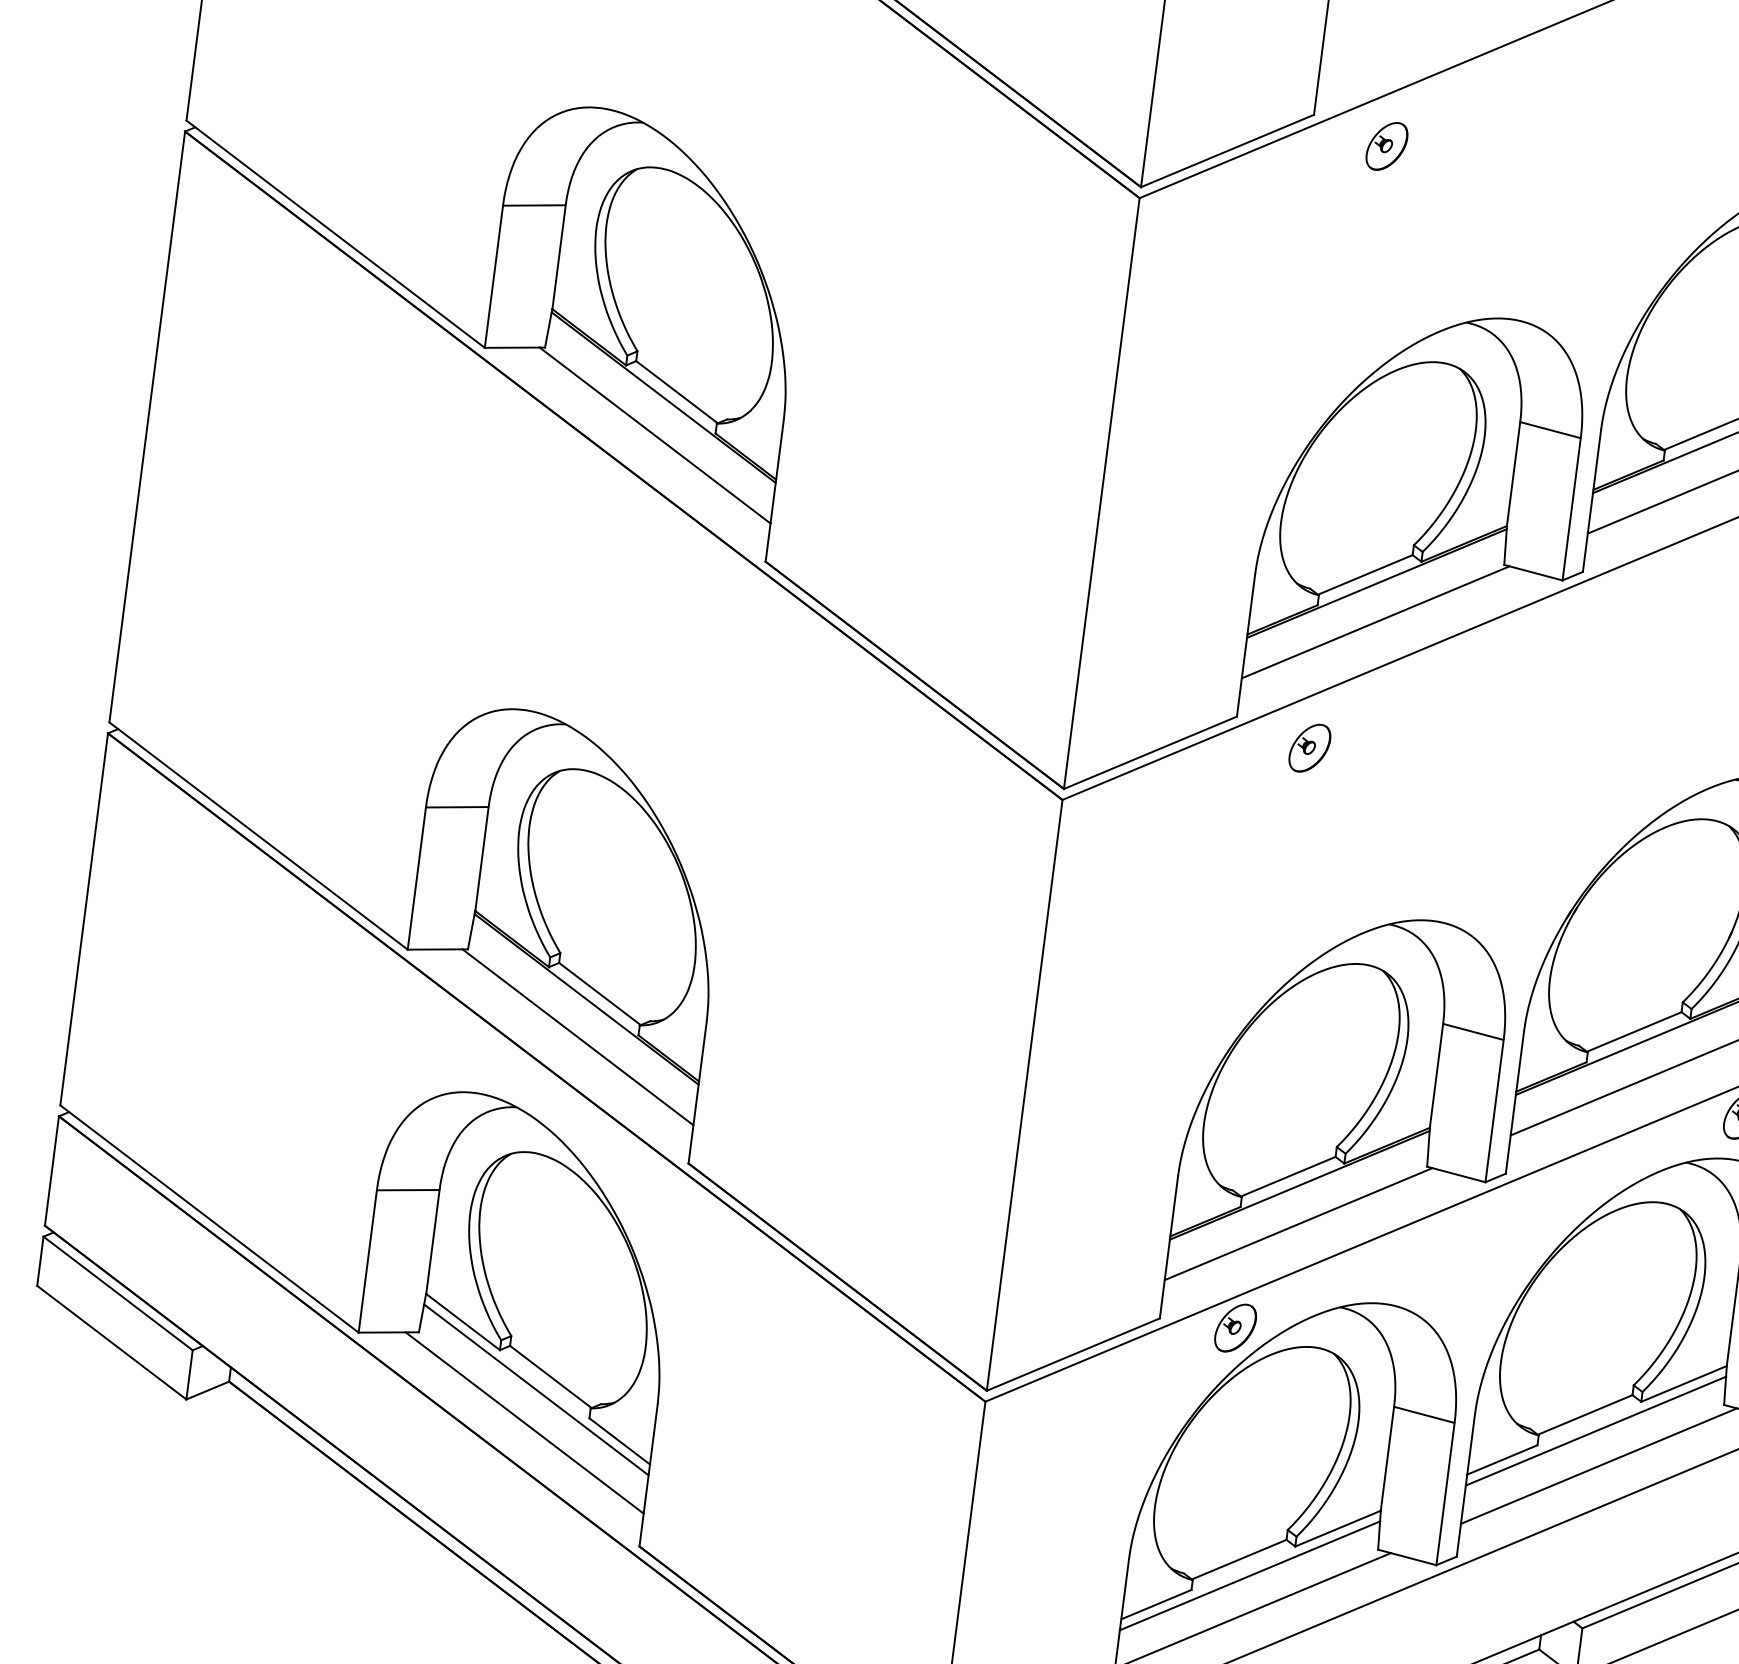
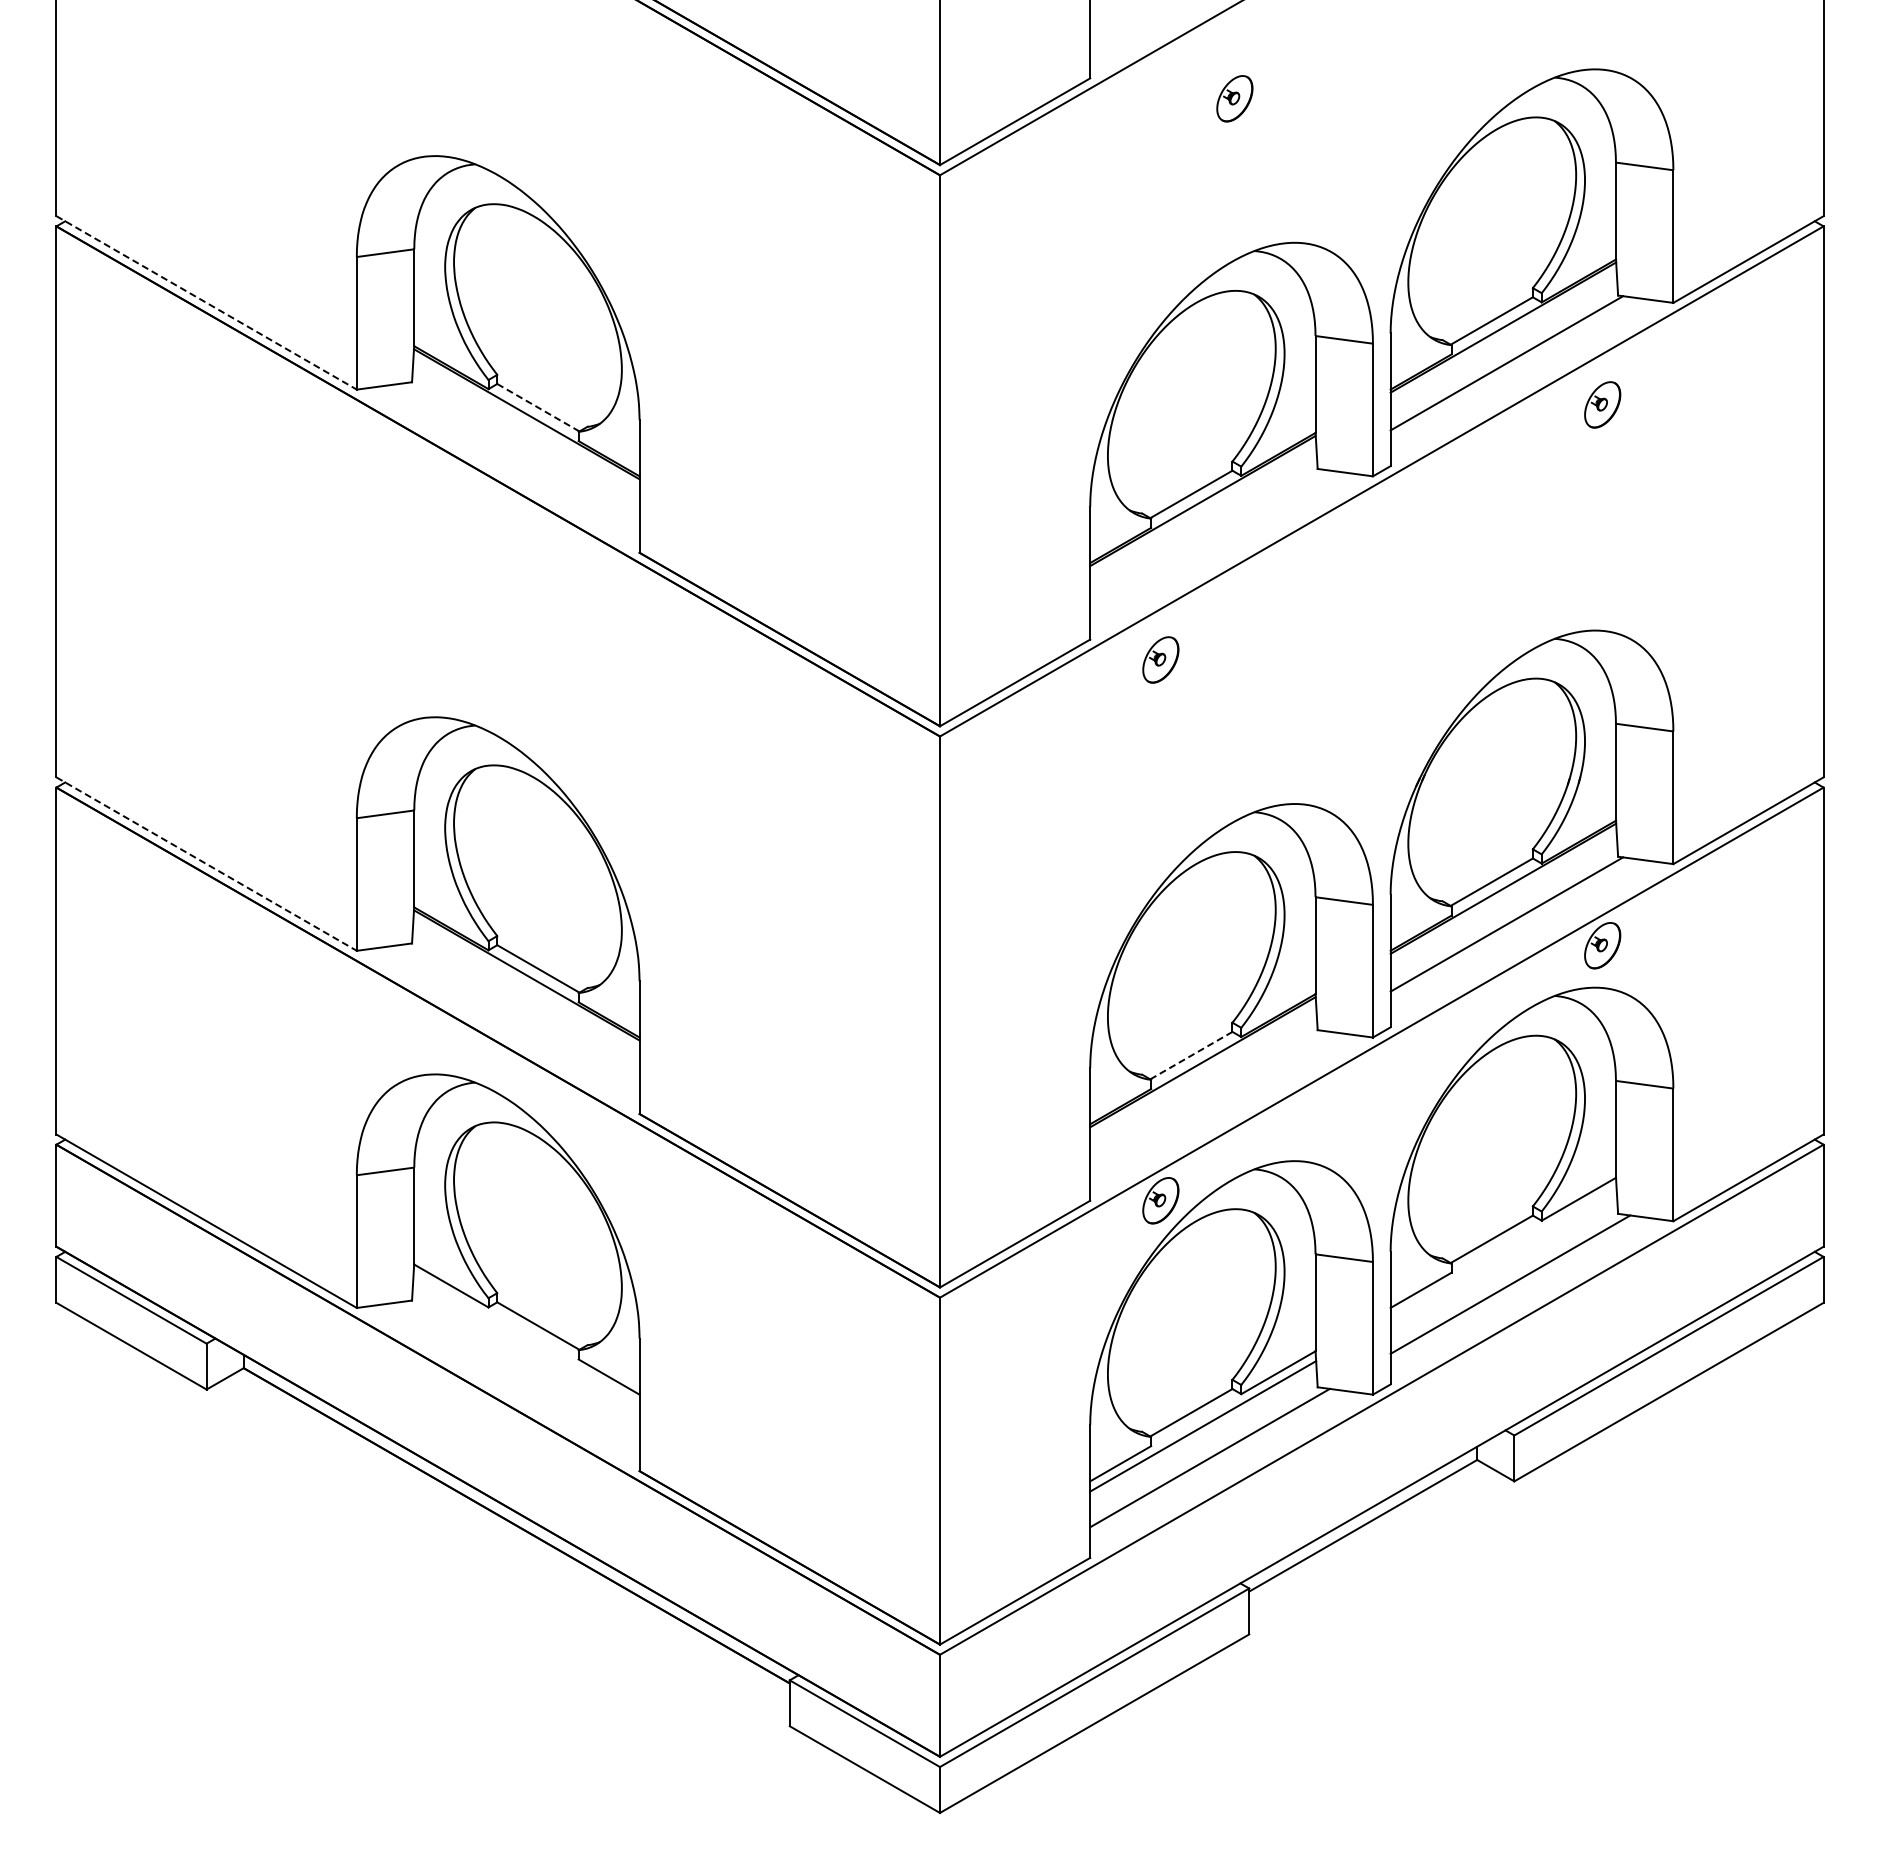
part: (1386, 146) -> (1234, 98), moved
line: (336, 234) -> (207, 303), solid -> dashed
line: (677, 391) -> (538, 407), solid -> dashed
line: (655, 434) -> (523, 449), removed
line: (1375, 622) -> (1206, 536), removed
line: (259, 836) -> (207, 864), solid -> dashed
line: (578, 1037) -> (523, 1011), removed
line: (1288, 1176) -> (1191, 1055), solid -> dashed
line: (1298, 1223) -> (1206, 1097), removed
line: (536, 1389) -> (526, 1339), removed
line: (524, 1423) -> (519, 1371), removed
line: (1595, 1430) -> (1503, 1252), removed

